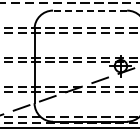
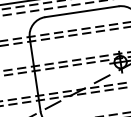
line: (89, 10) -> (81, 11), dashed -> solid

